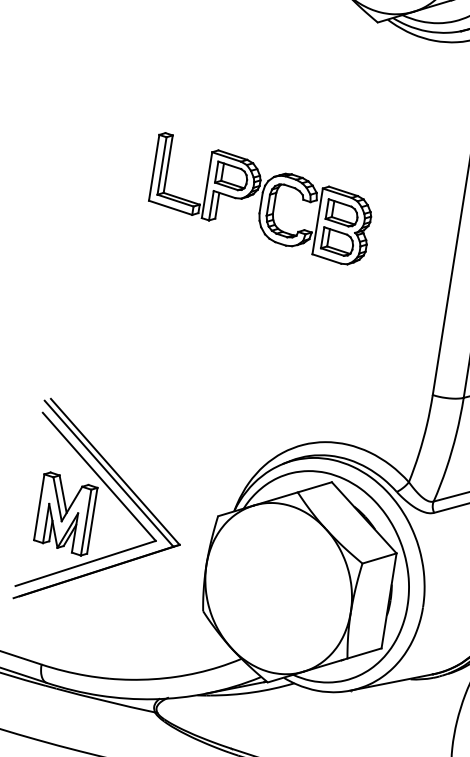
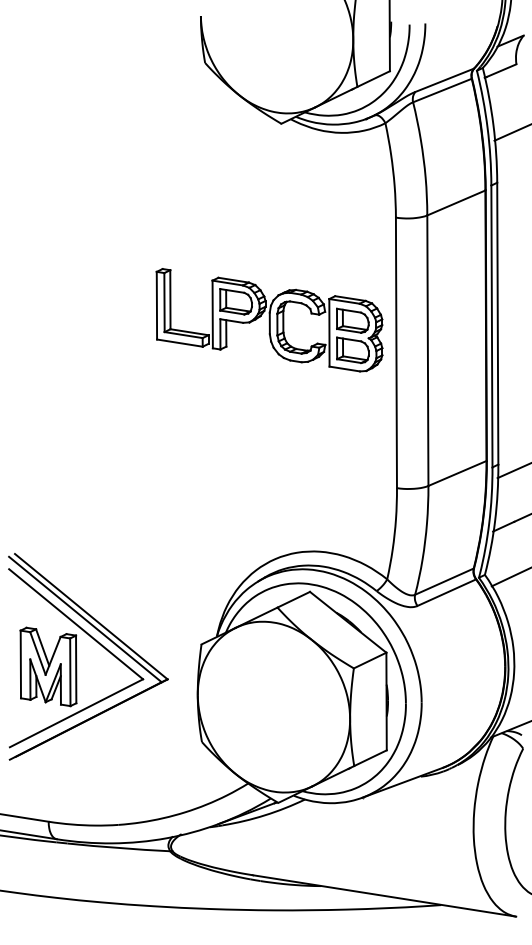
part: (261, 199) -> (269, 320), moved

